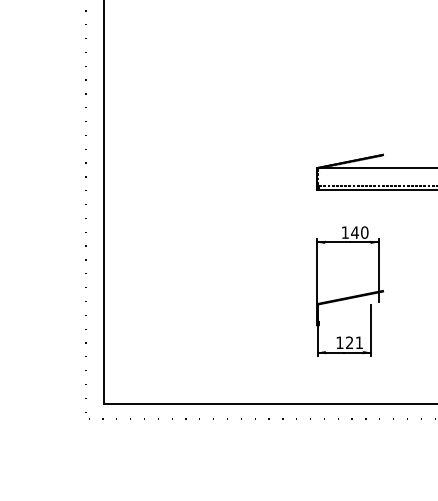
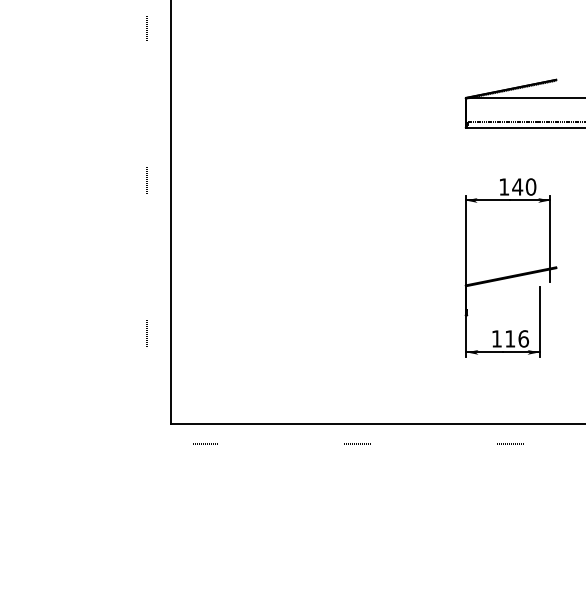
text: (354, 342) -> (516, 338), 121 -> 116

